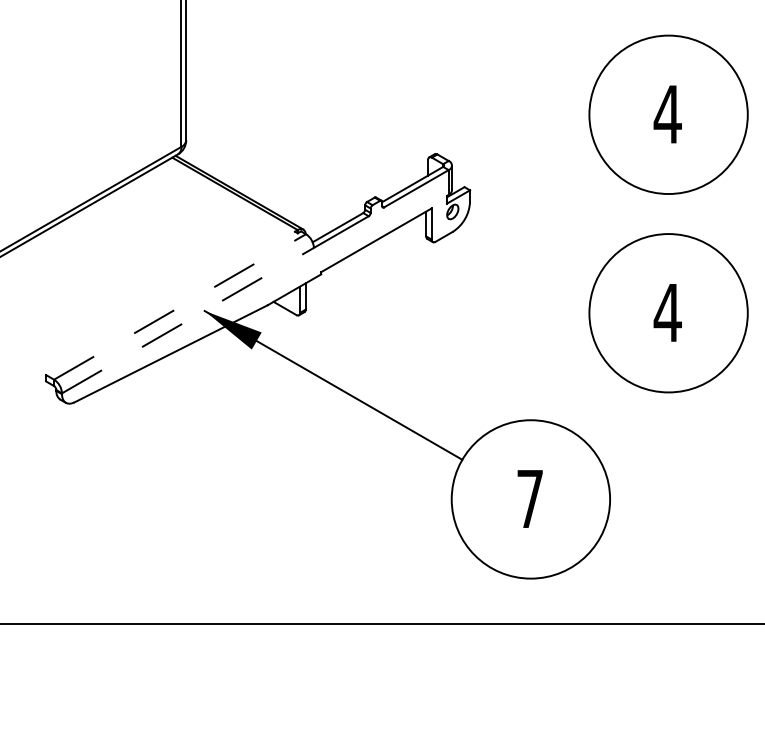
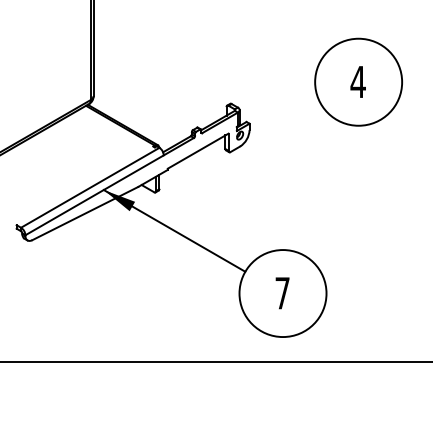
line: (180, 306) -> (90, 187), dashed -> solid
part: (668, 311) -> (358, 190), removed
line: (187, 320) -> (94, 195), dashed -> solid

